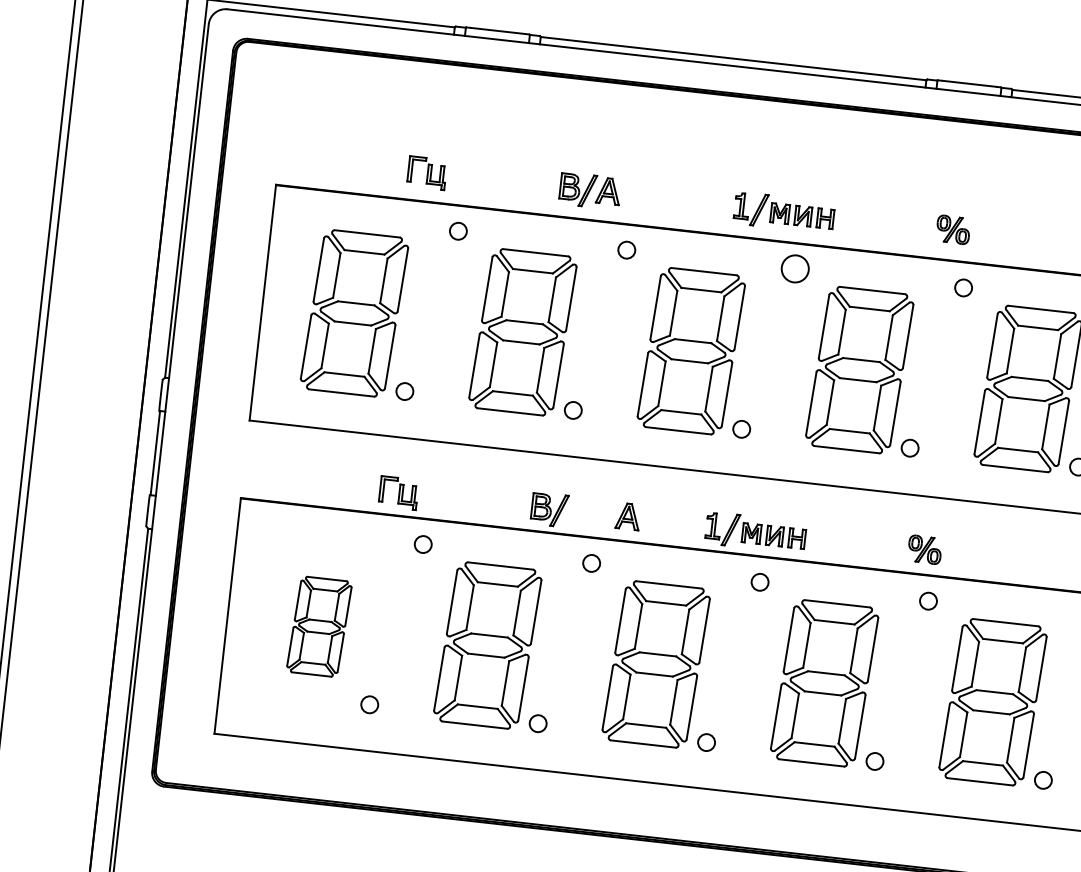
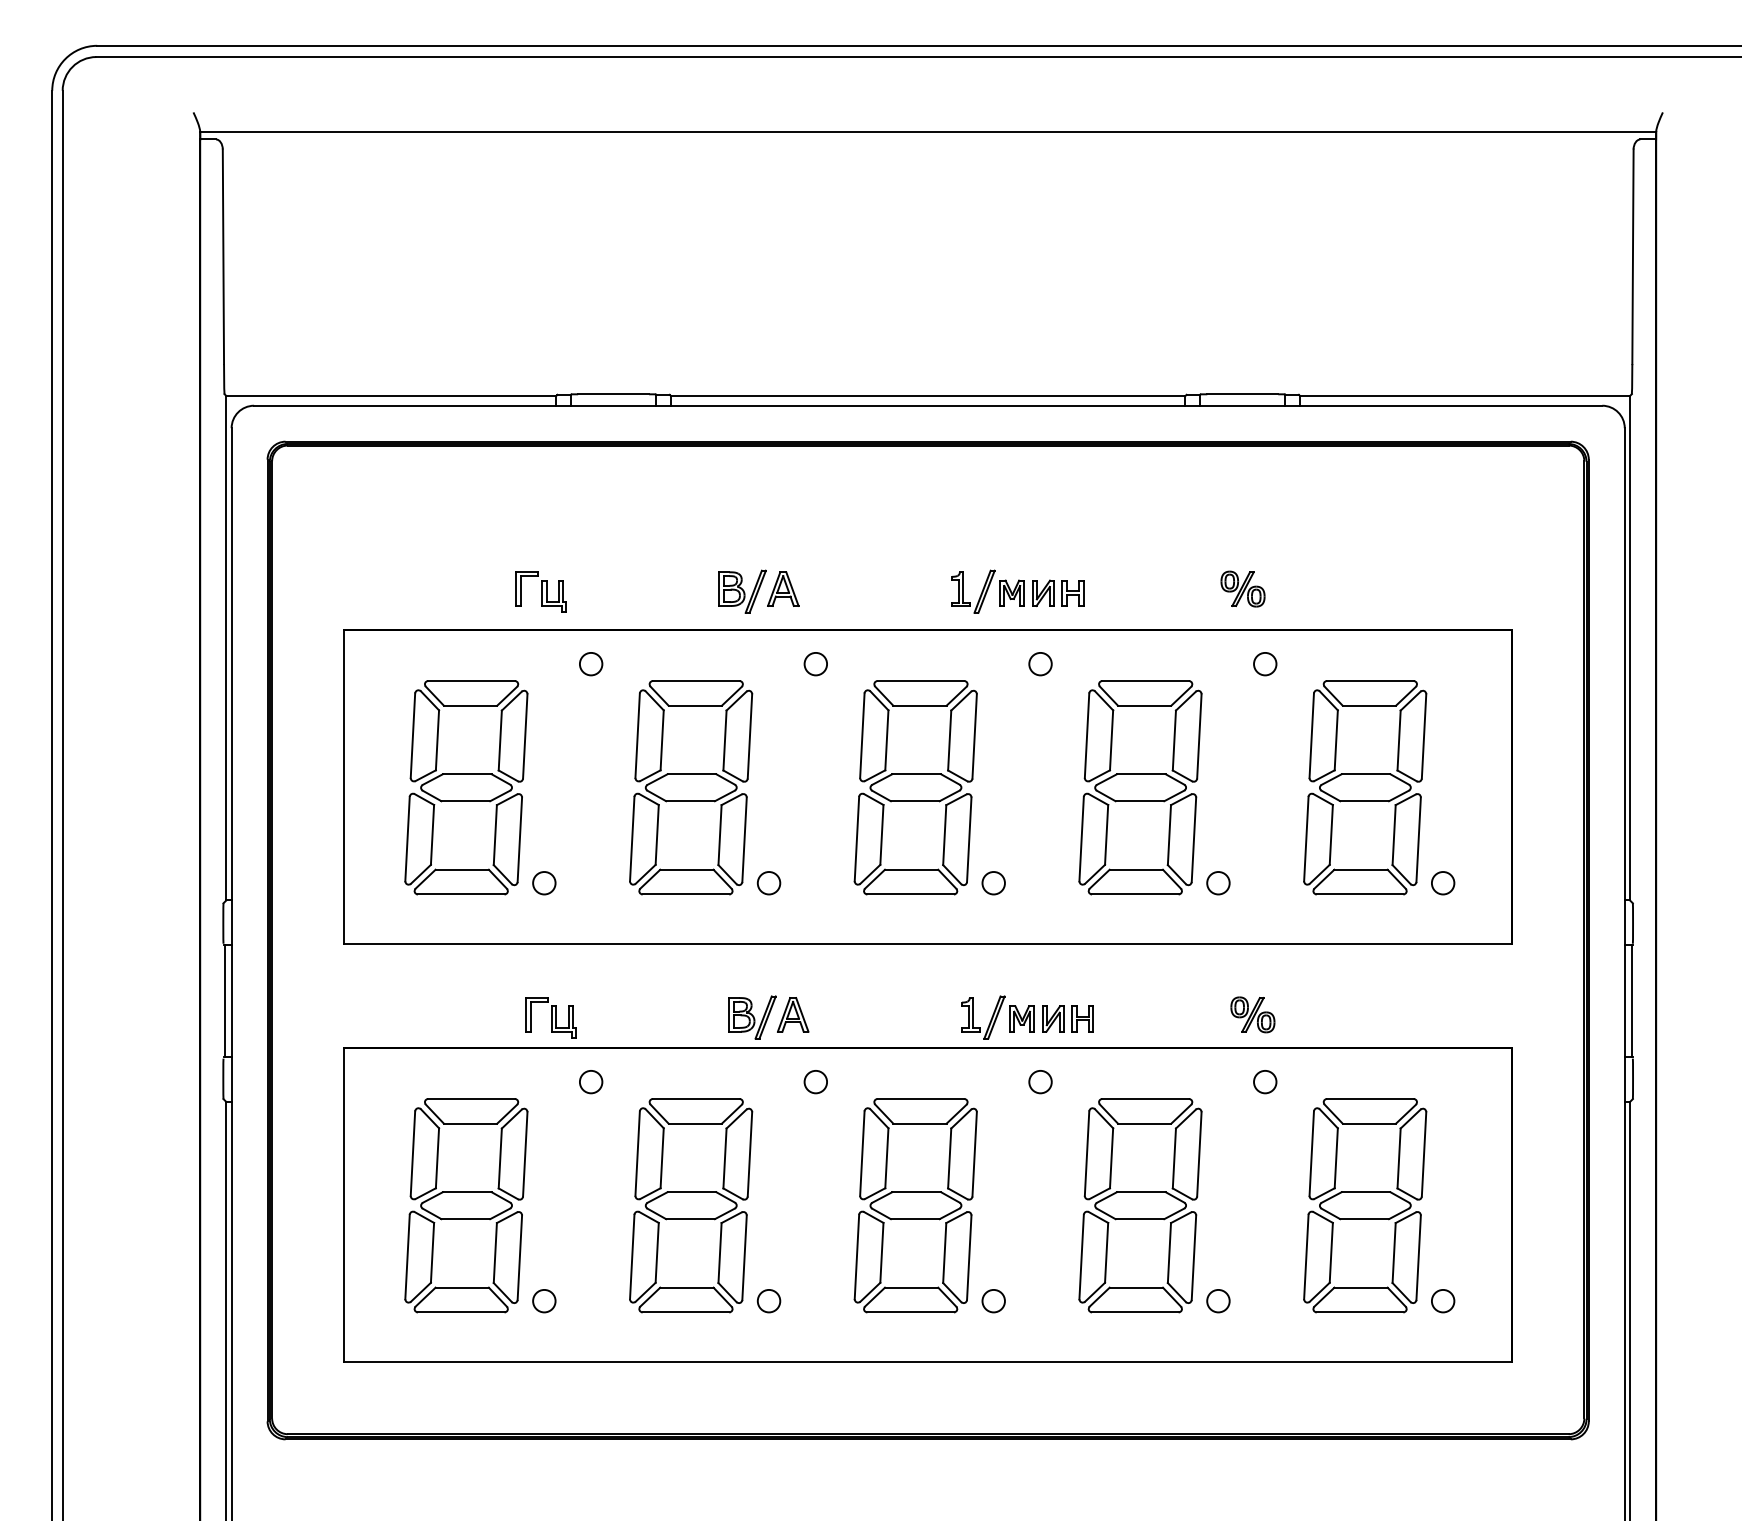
circle: (795, 269) -> (1040, 664), size x0.62
part: (628, 516) -> (793, 1014), moved
part: (319, 626) -> (466, 1205), size x1.67

